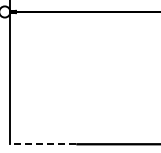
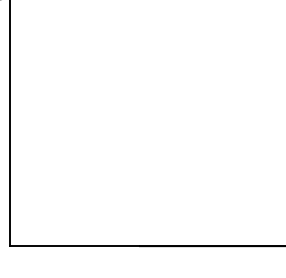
line: (42, 144) -> (72, 246), dashed -> solid

